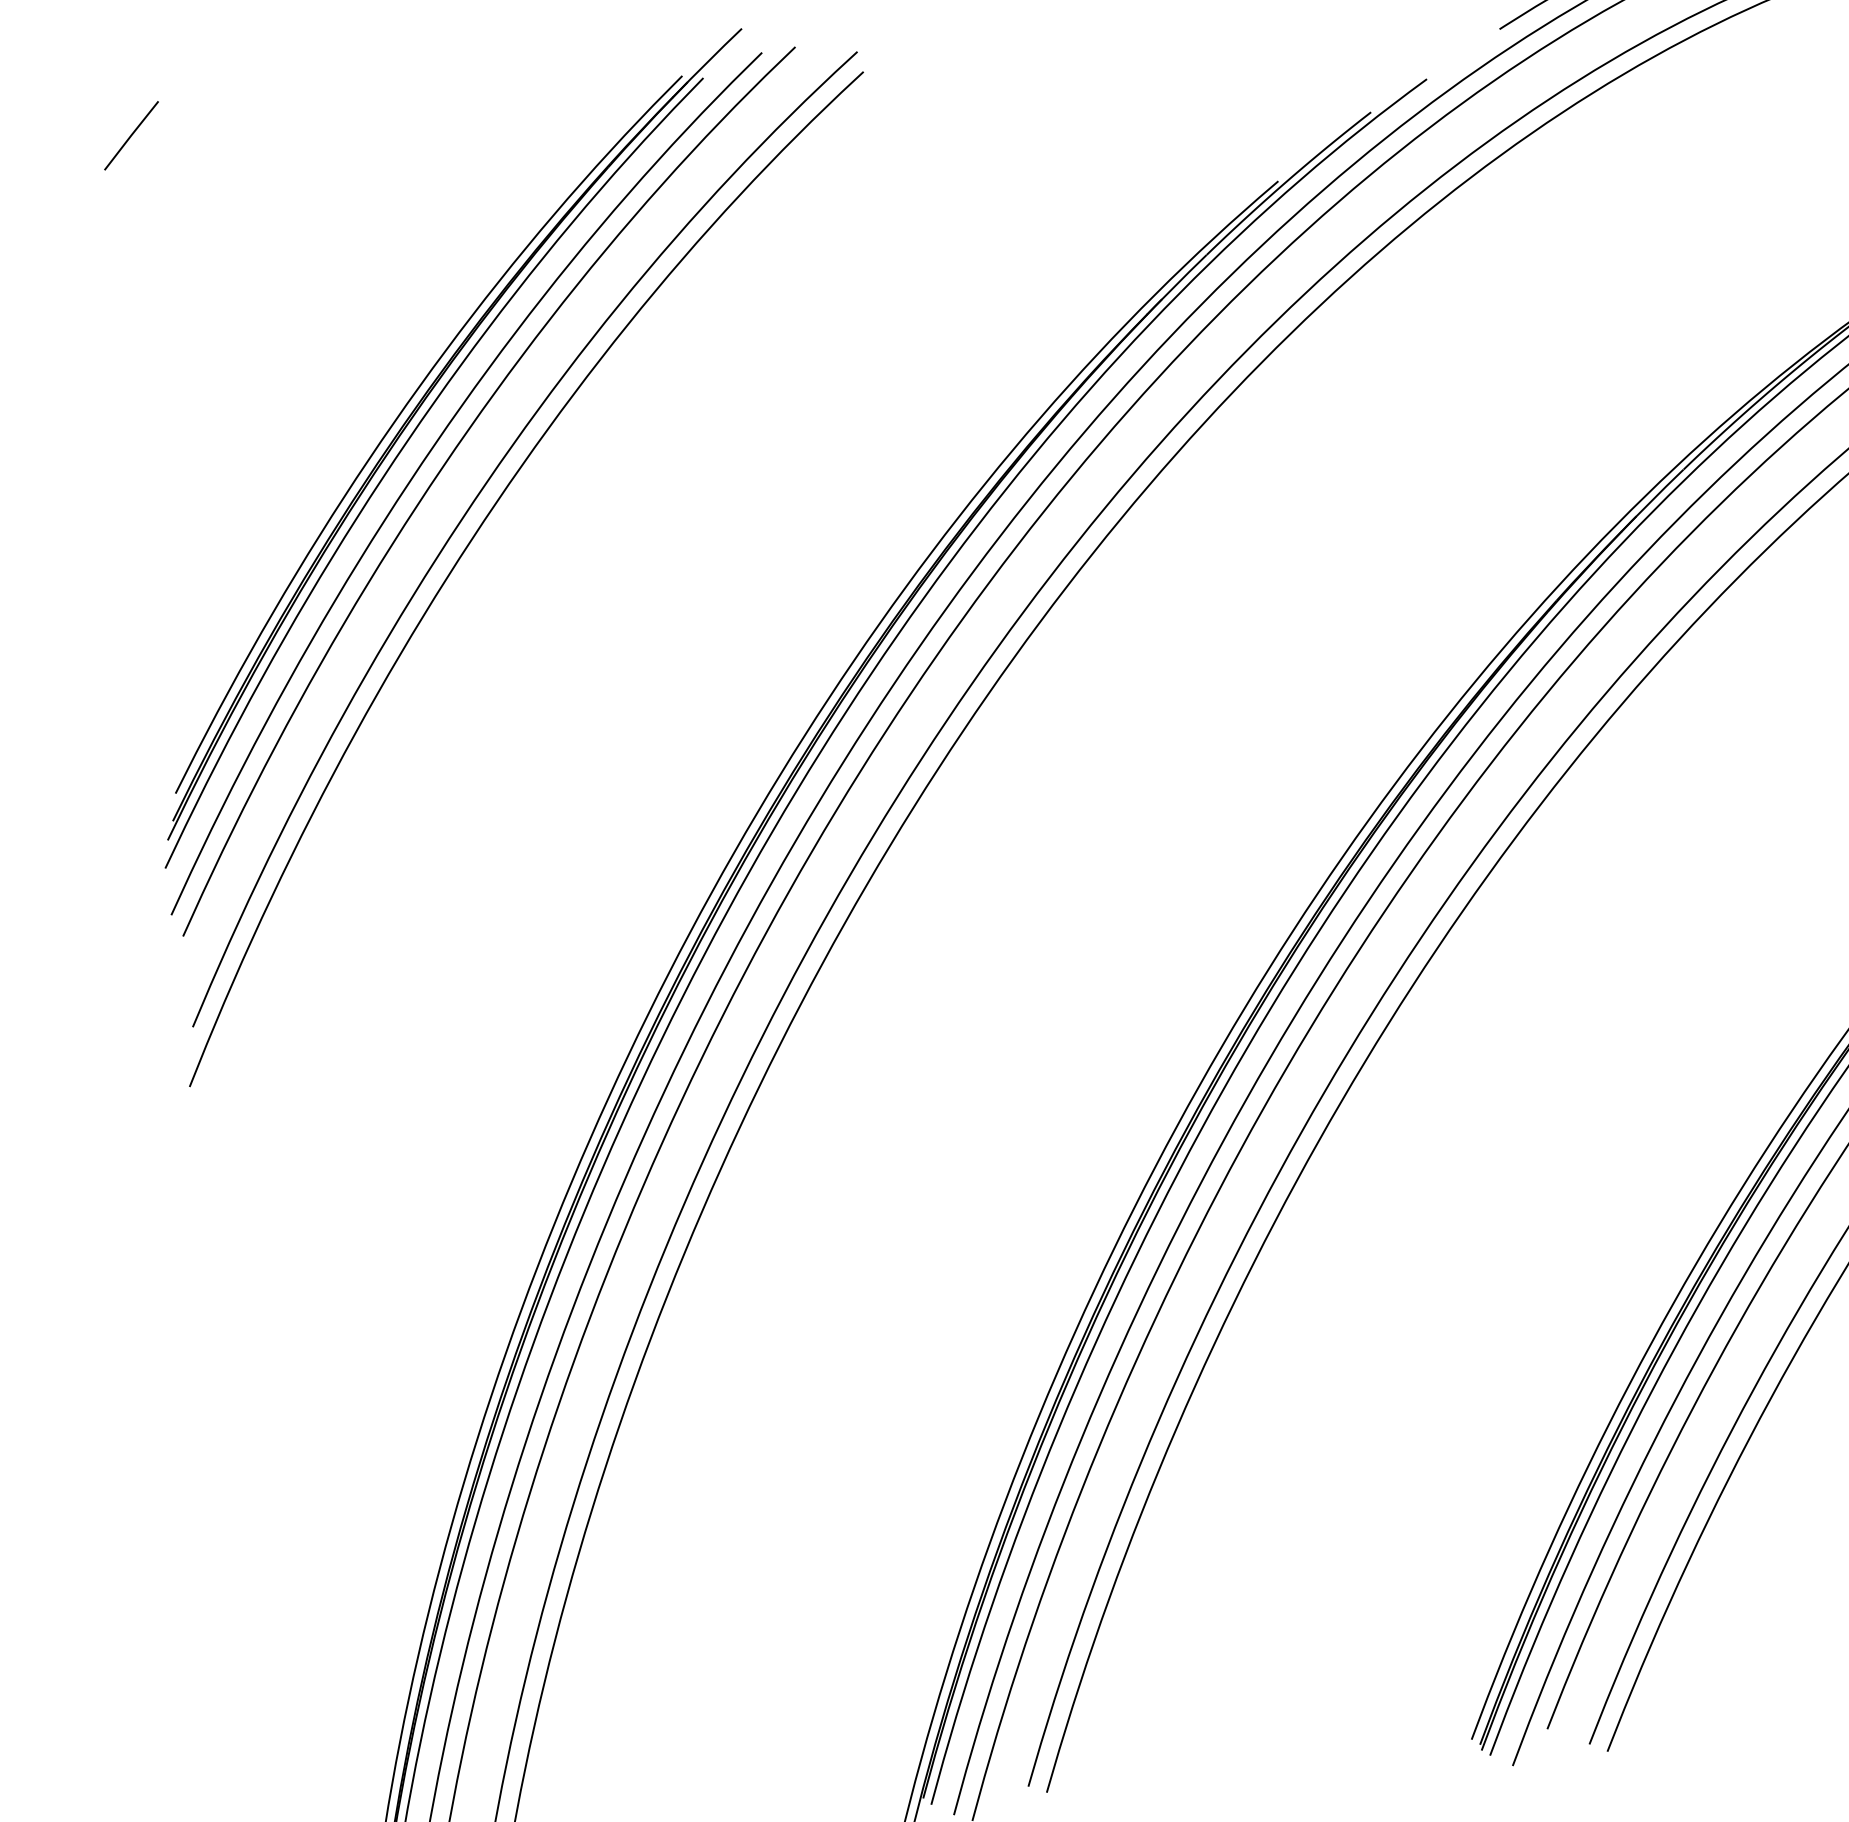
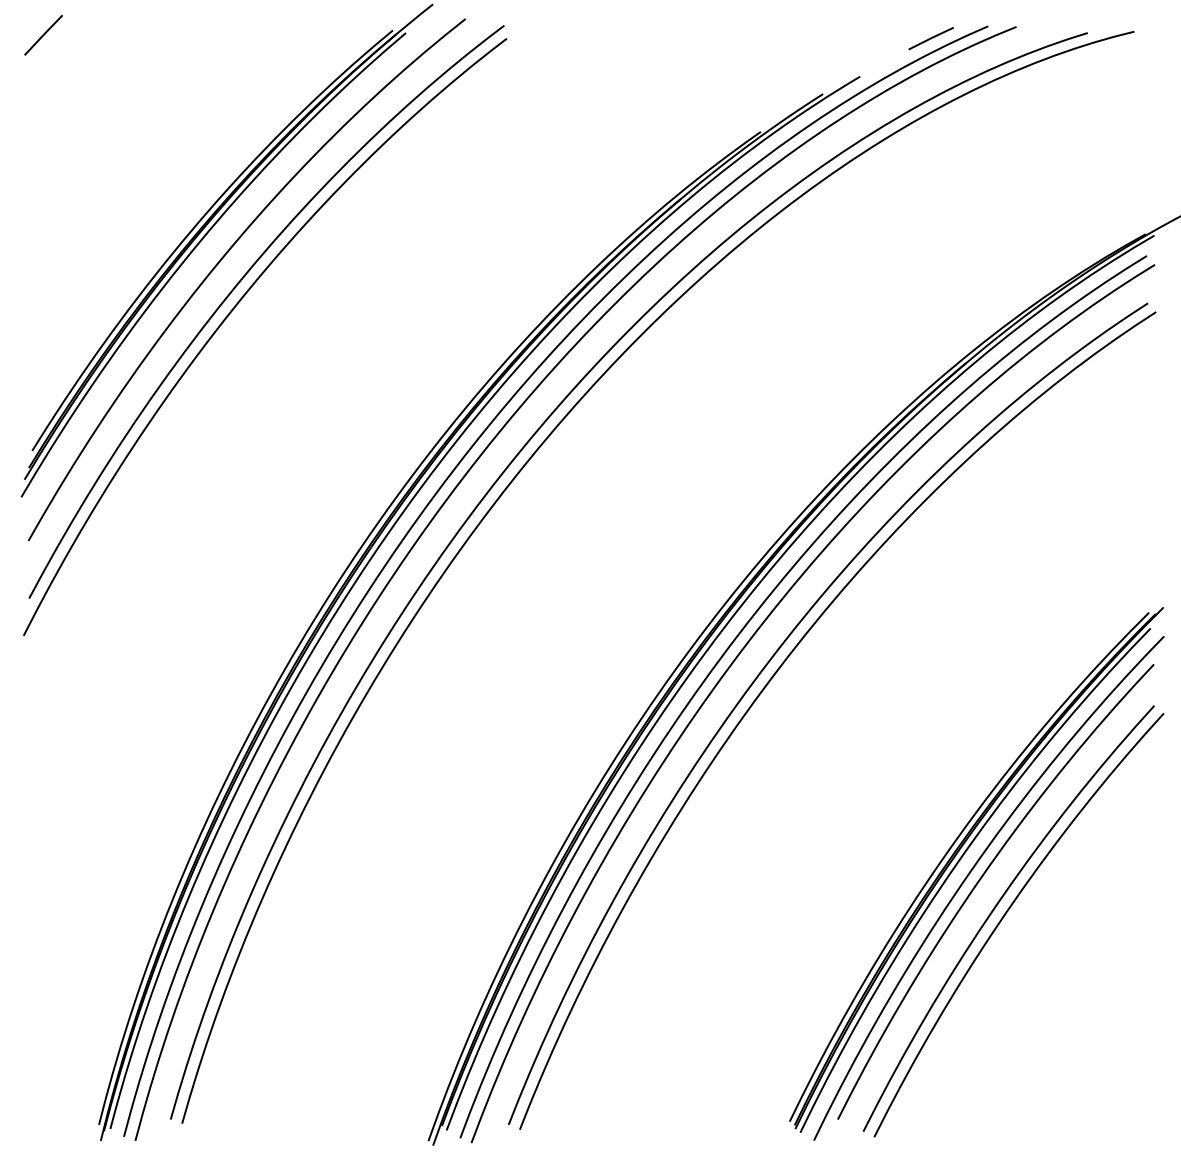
curve: (426, 460) -> (209, 256), removed

